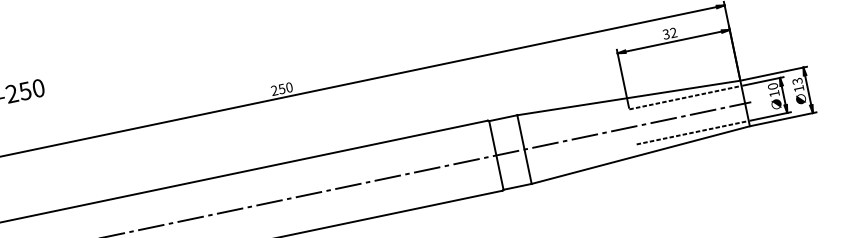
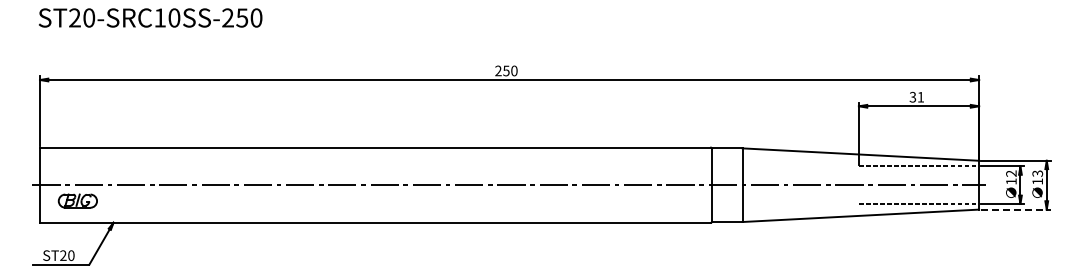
text: (673, 32) -> (920, 96), 32 -> 31
text: (773, 86) -> (1011, 173), 10 -> 12
line: (783, 119) -> (1015, 209), solid -> dashed

